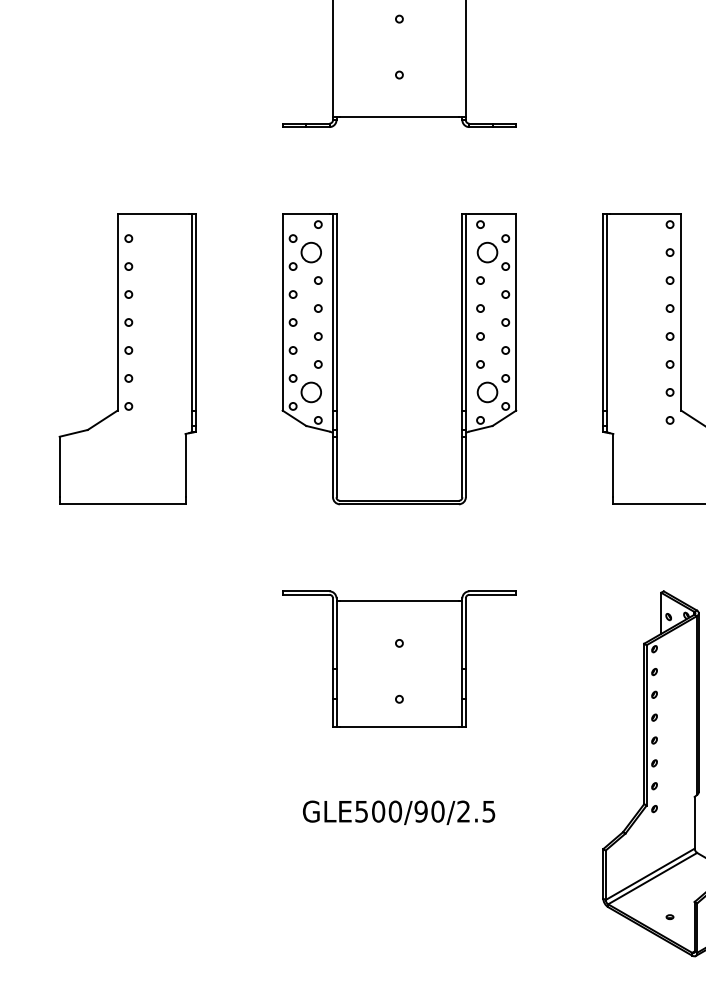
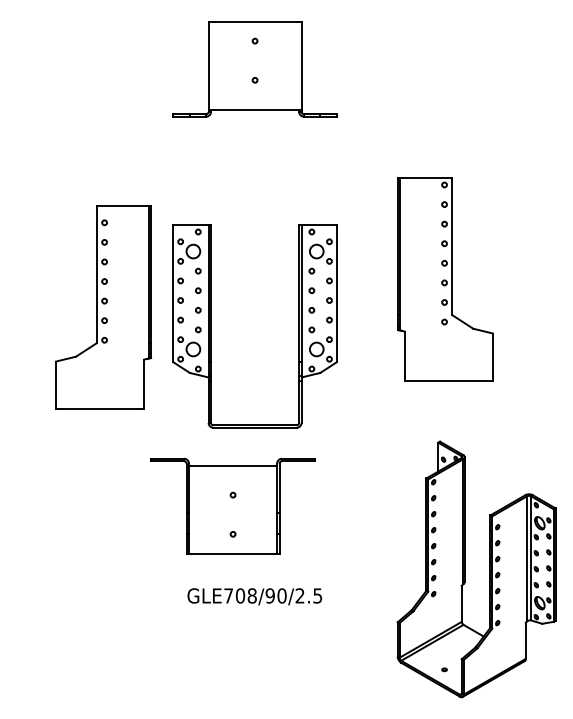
part: (127, 359) -> (103, 307), moved
part: (337, 359) -> (211, 326), moved
part: (398, 658) -> (232, 505), moved
text: (378, 810) -> (240, 595), GLE500/90/2.5 -> GLE708/90/2.5

